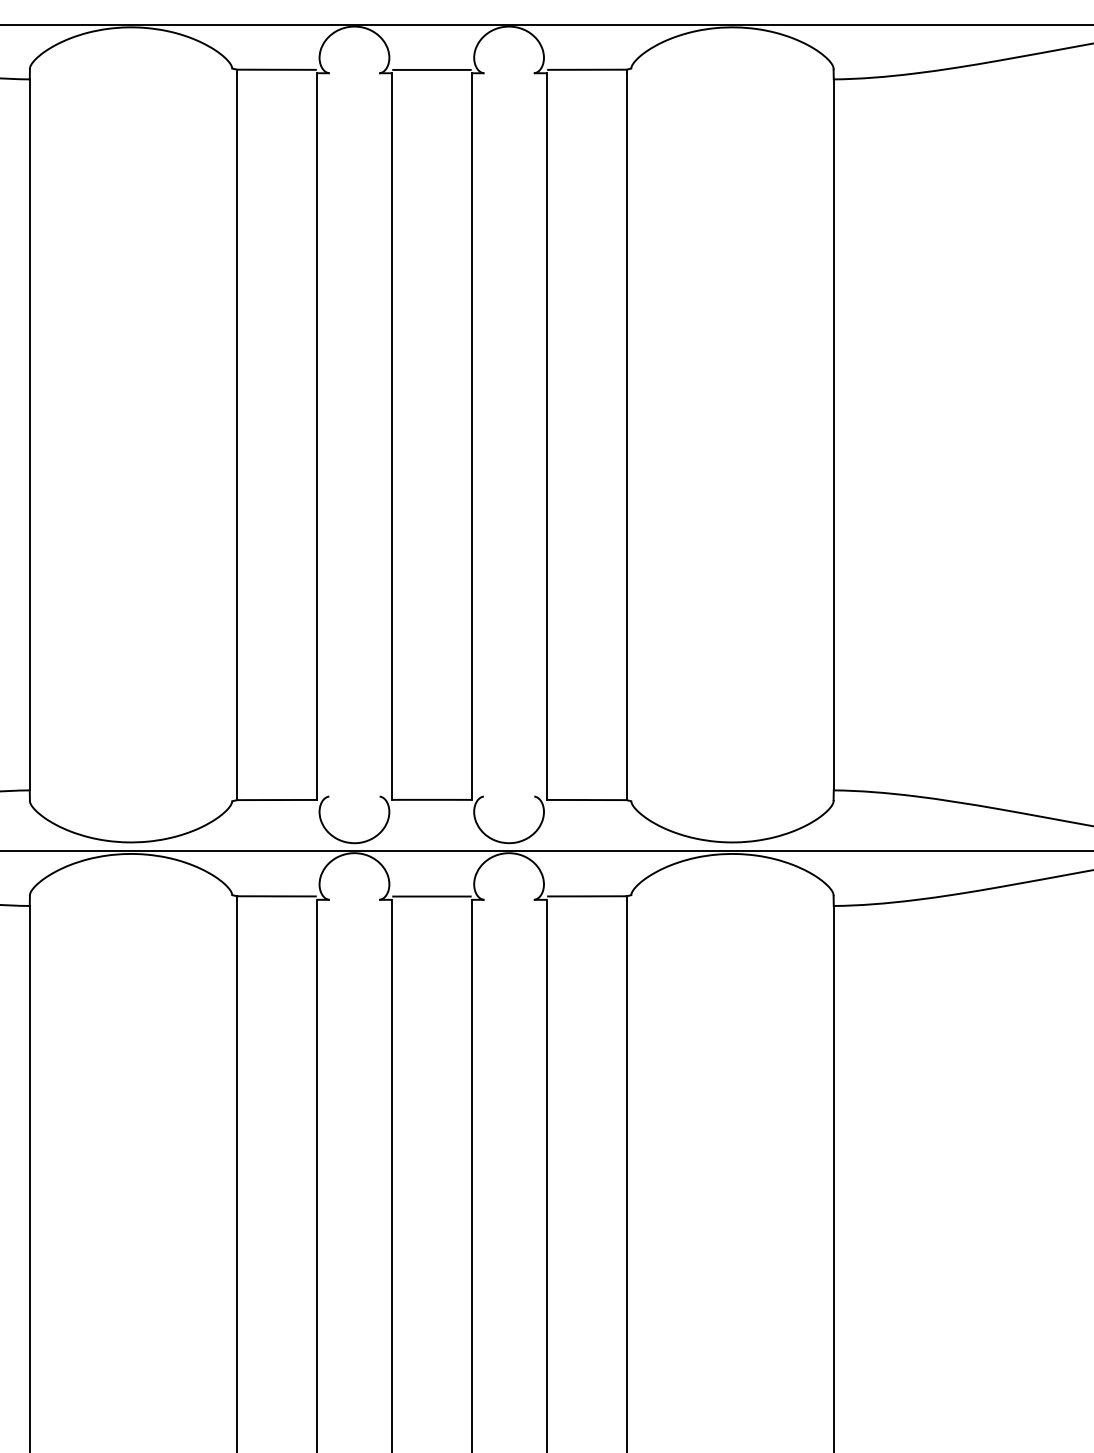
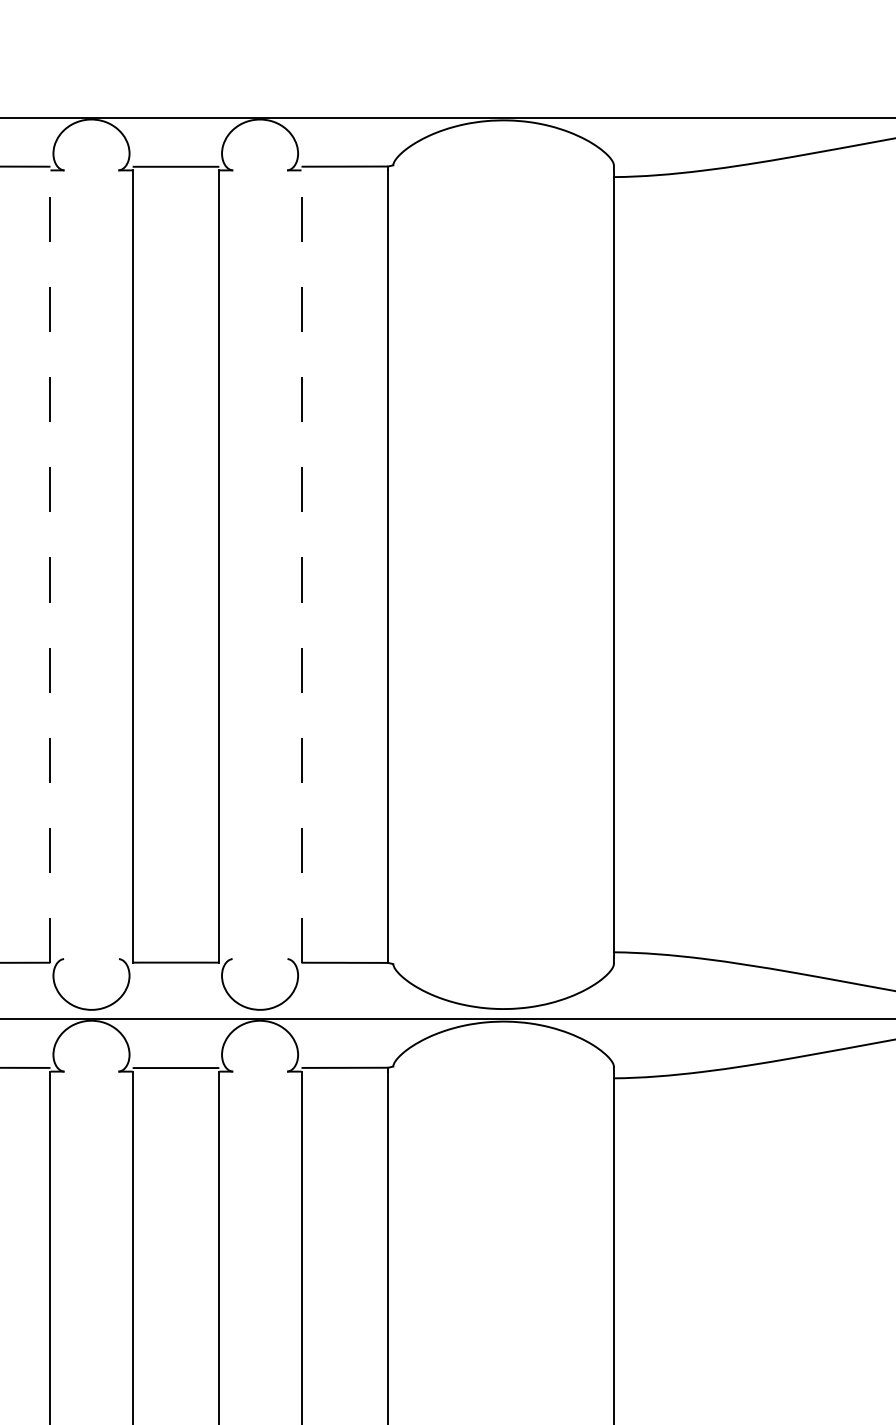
line: (316, 436) -> (50, 566), solid -> dashed
line: (547, 436) -> (301, 566), solid -> dashed

